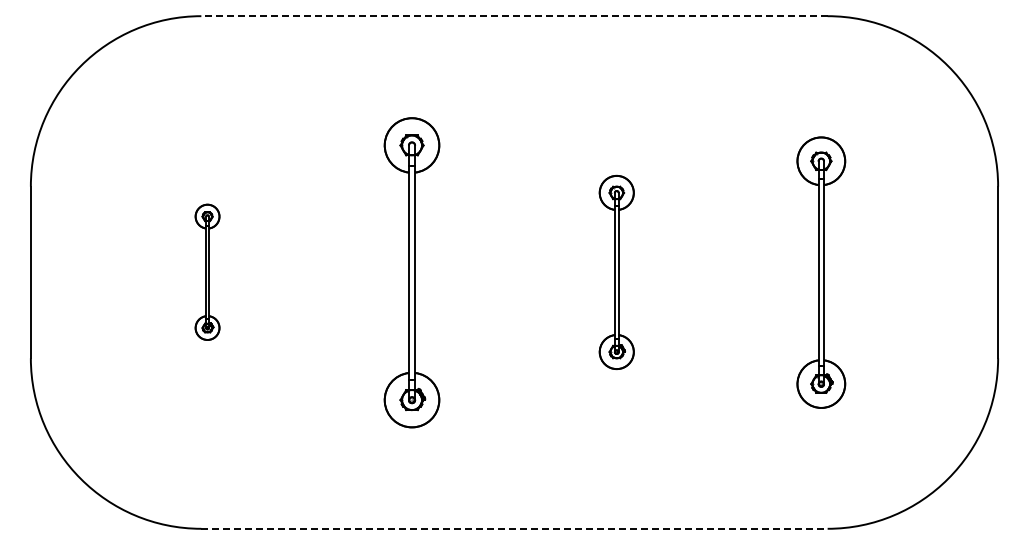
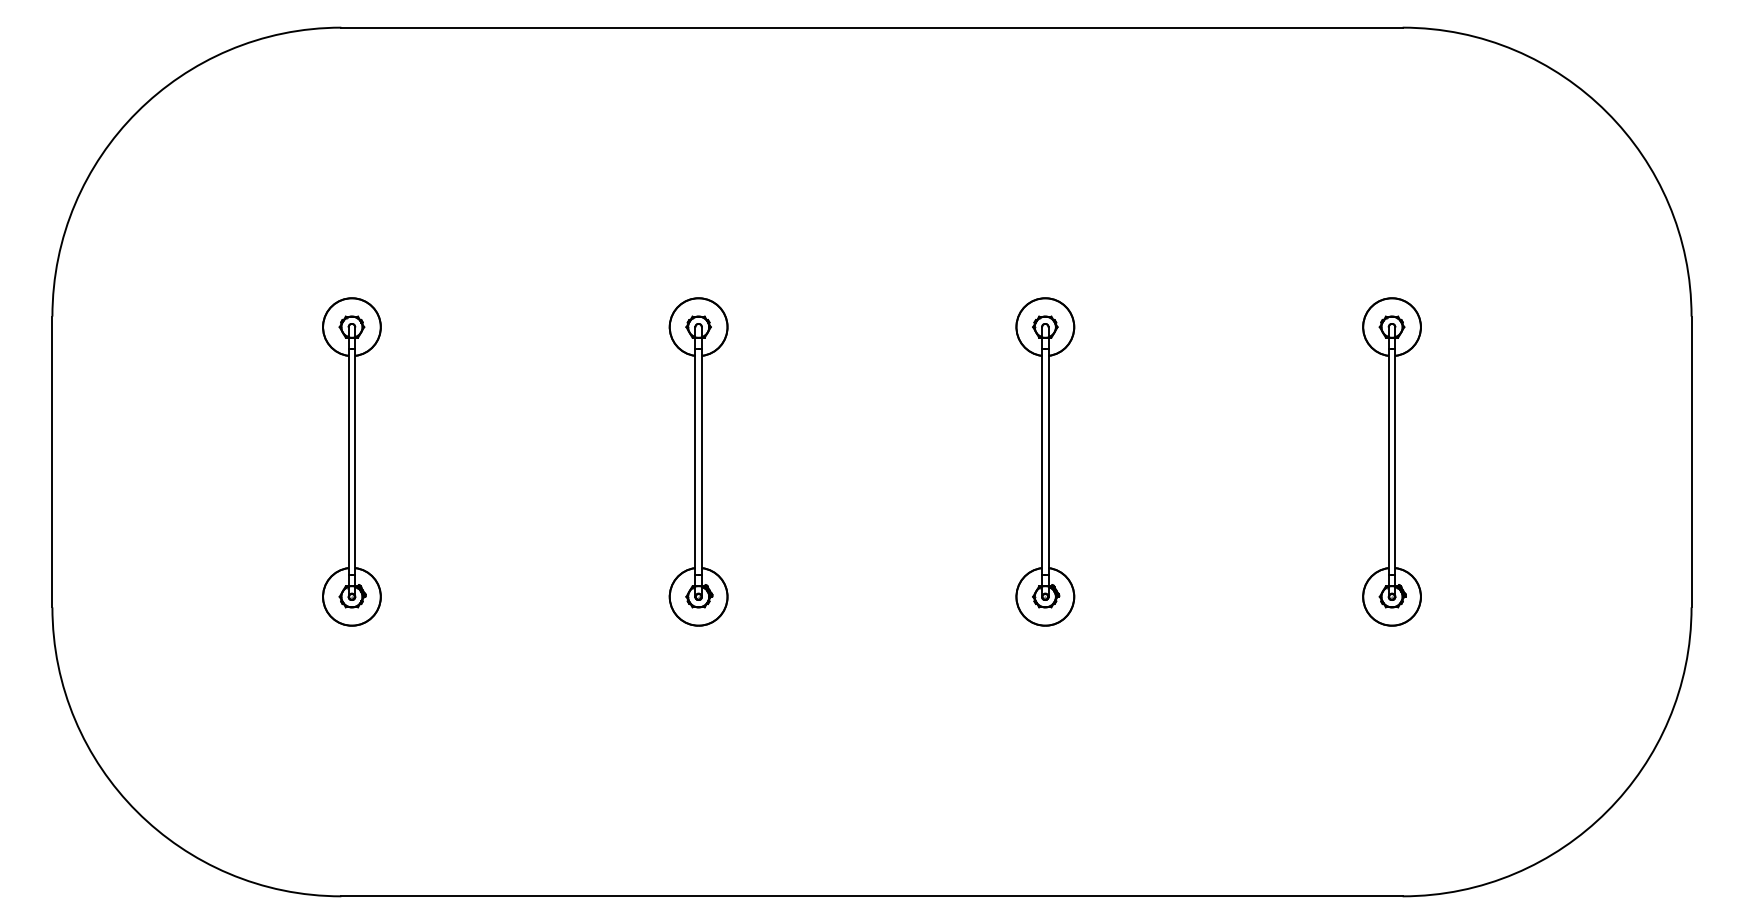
line: (514, 16) -> (872, 28), dashed -> solid
part: (207, 271) -> (351, 460), size x1.43
part: (412, 271) -> (699, 460), size x0.62
part: (821, 271) -> (1392, 460), size x0.71
line: (514, 528) -> (872, 895), dashed -> solid

